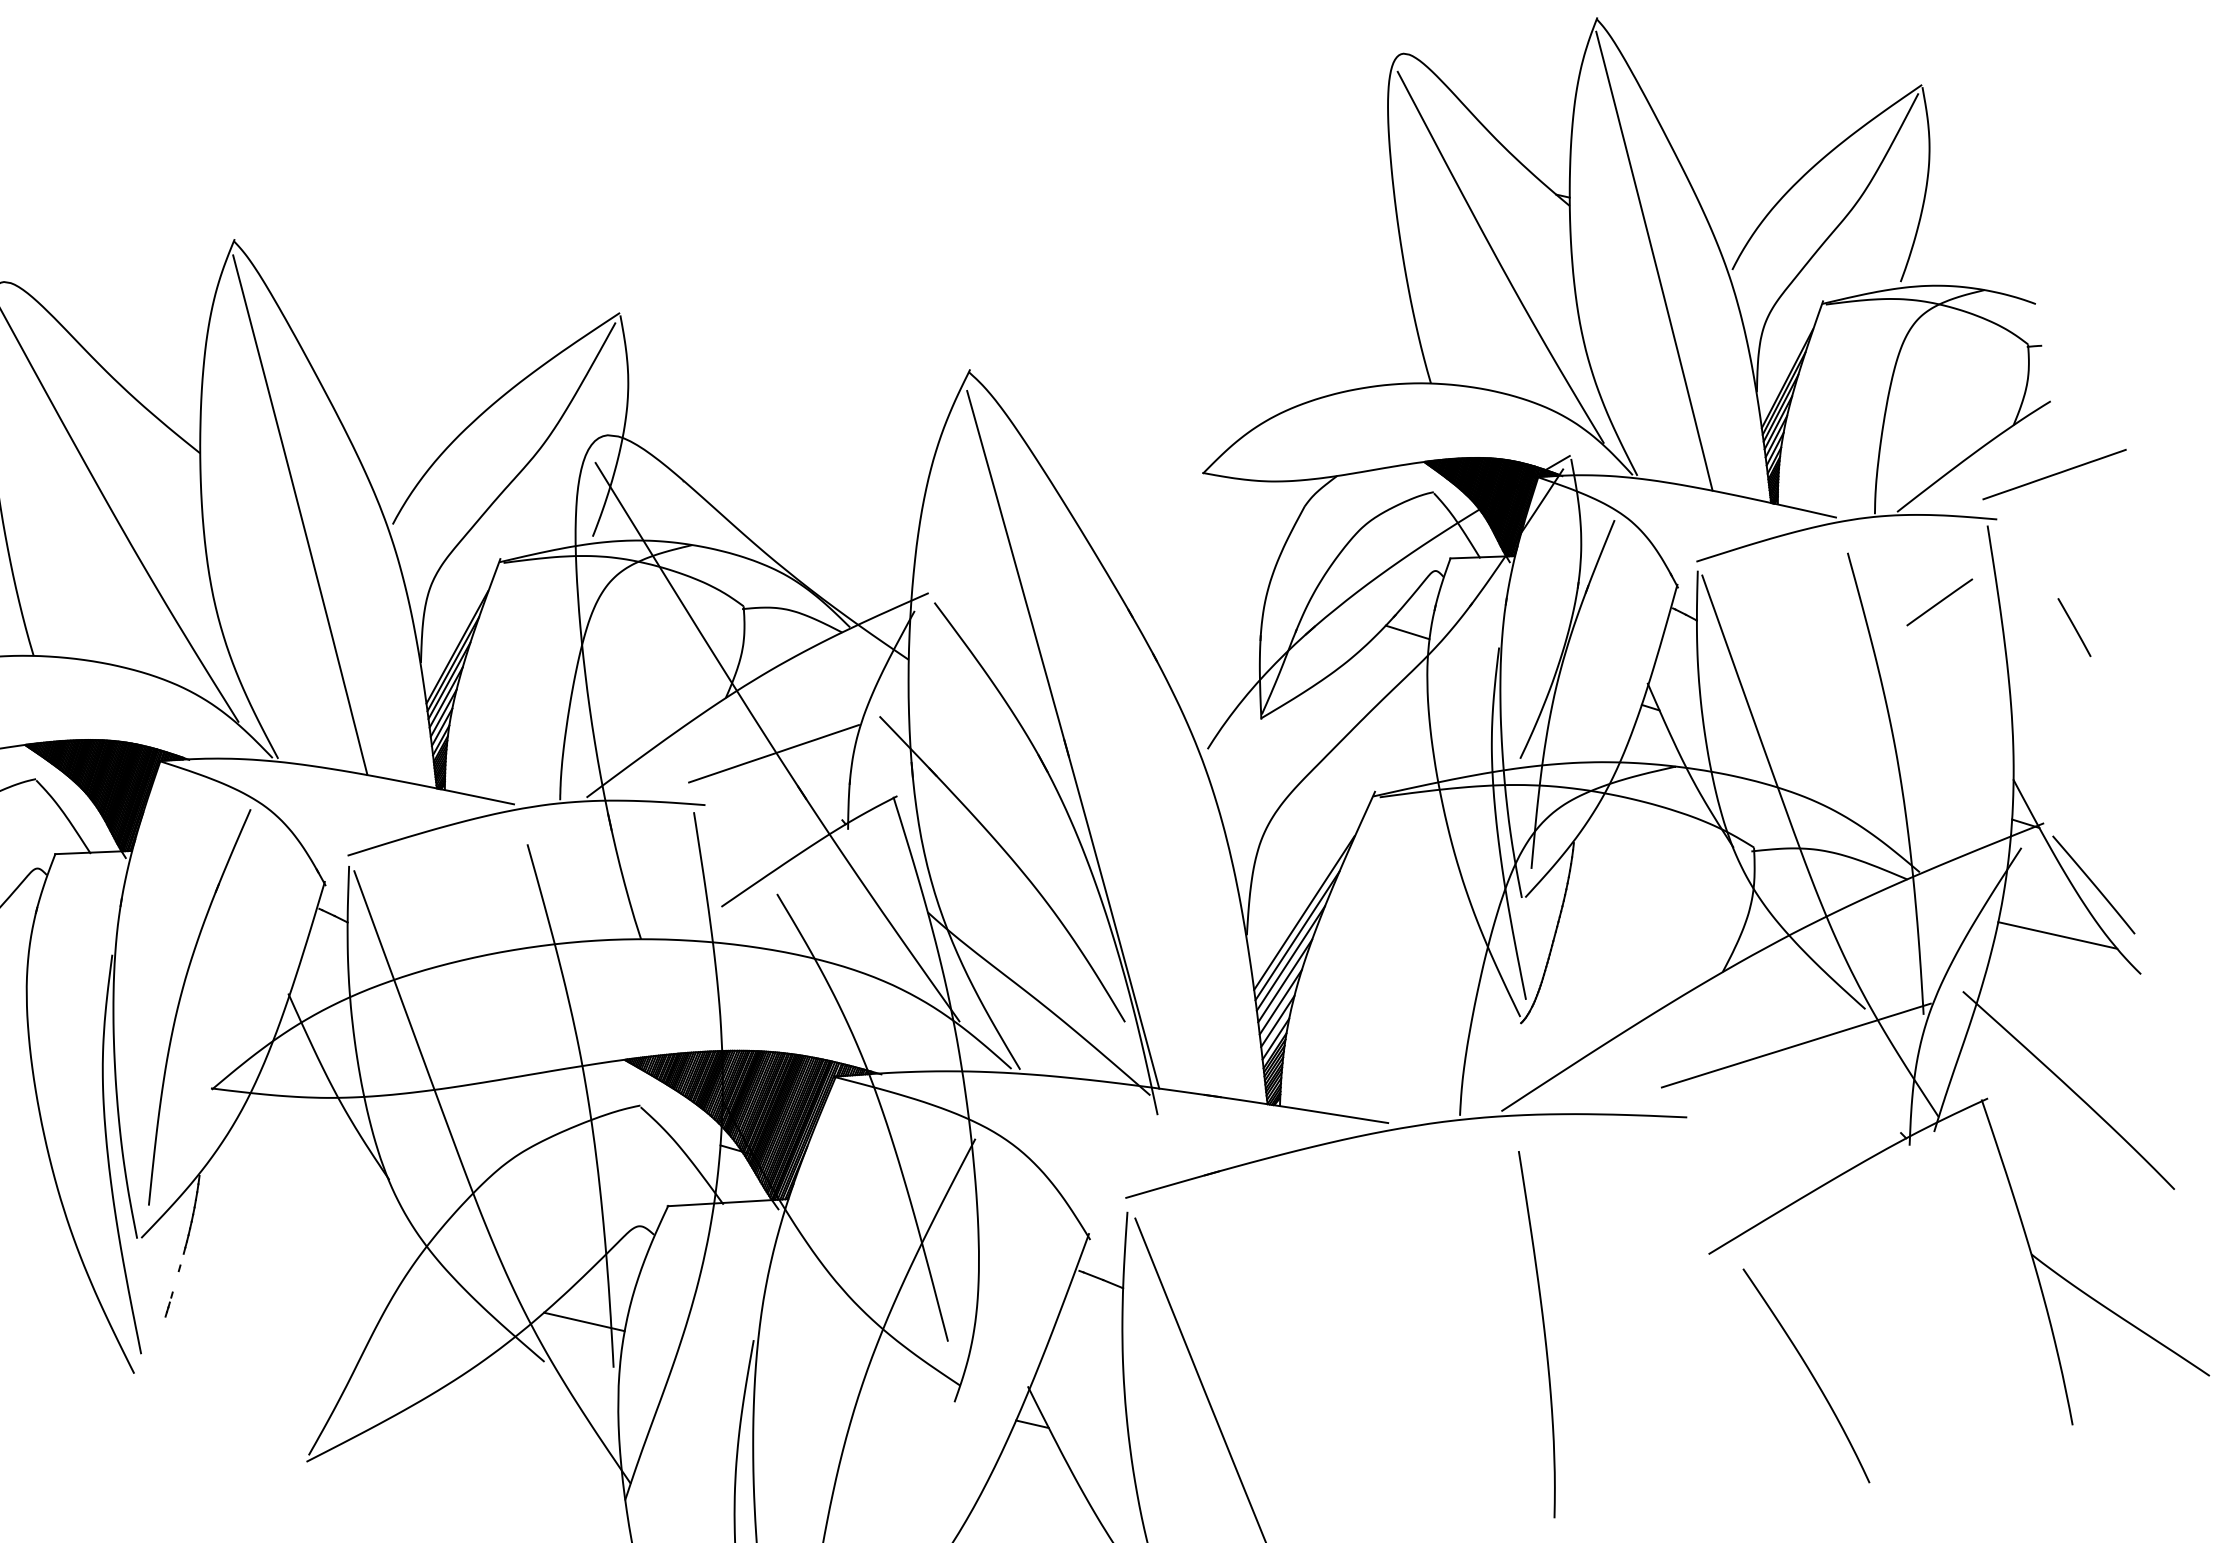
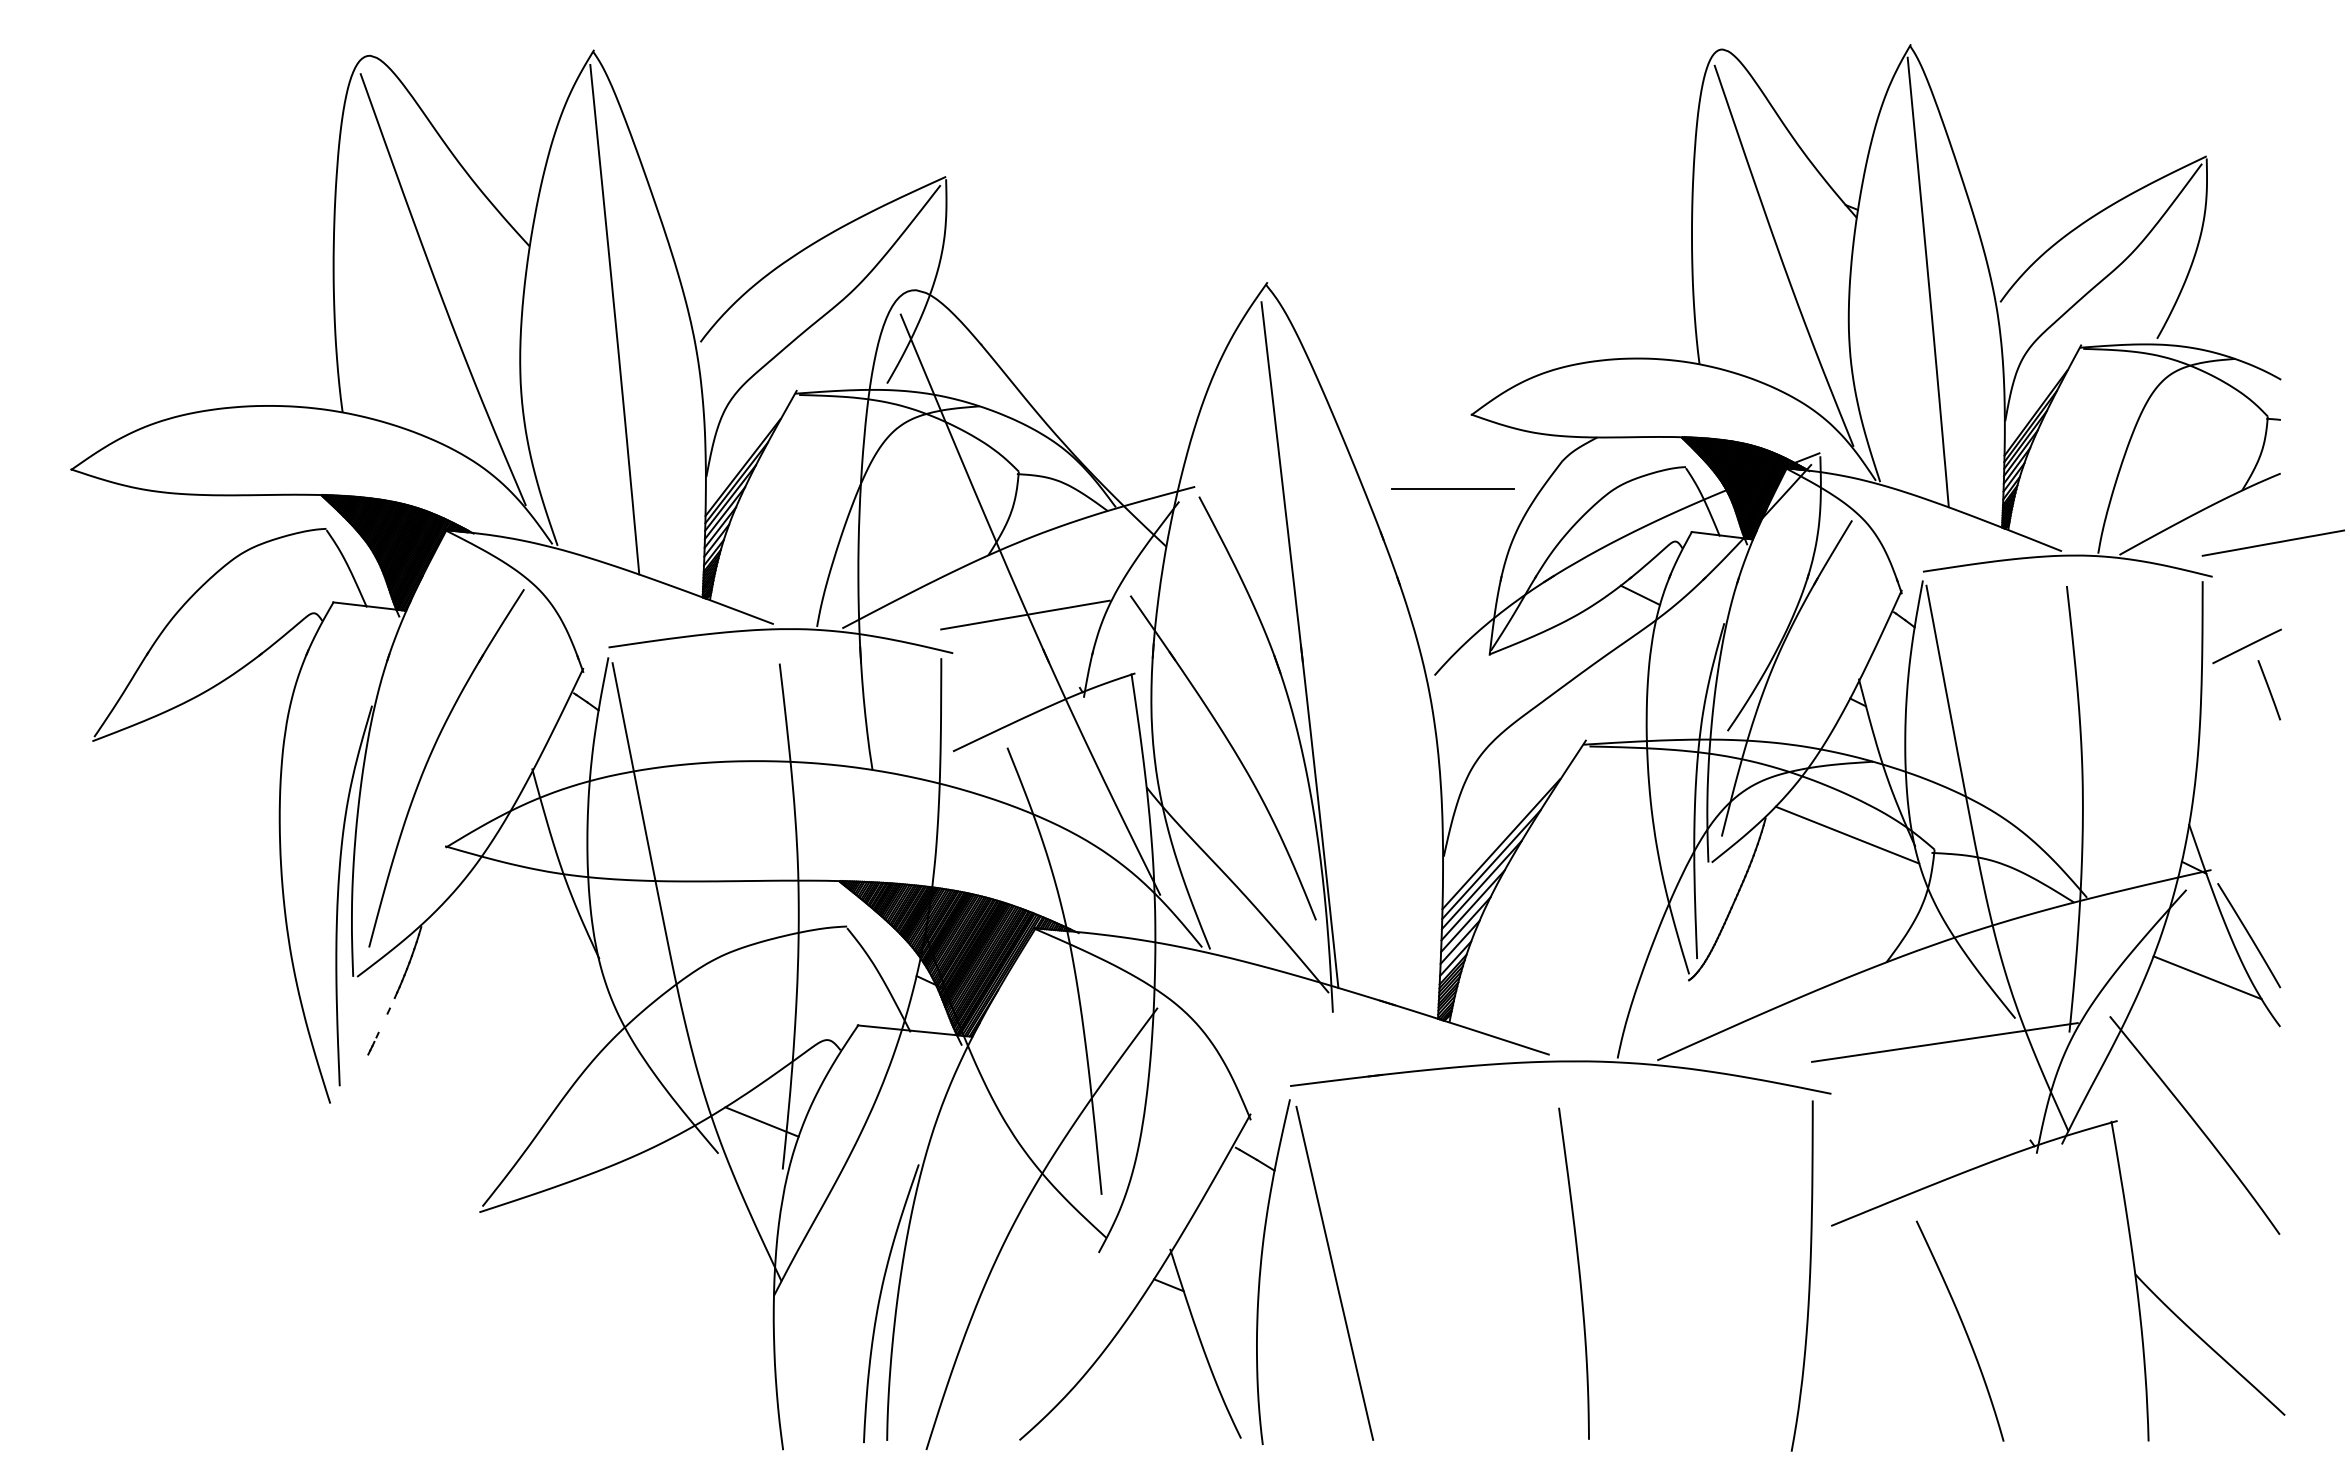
line: (1195, 552) -> (1452, 488), added
line: (1939, 602) -> (2246, 646), moved
line: (1661, 846) -> (1847, 834), added
curve: (1544, 1332) -> (1809, 1275), moved
curve: (1454, 1344) -> (1578, 1273), added
curve: (1809, 1372) -> (1963, 1328), moved

